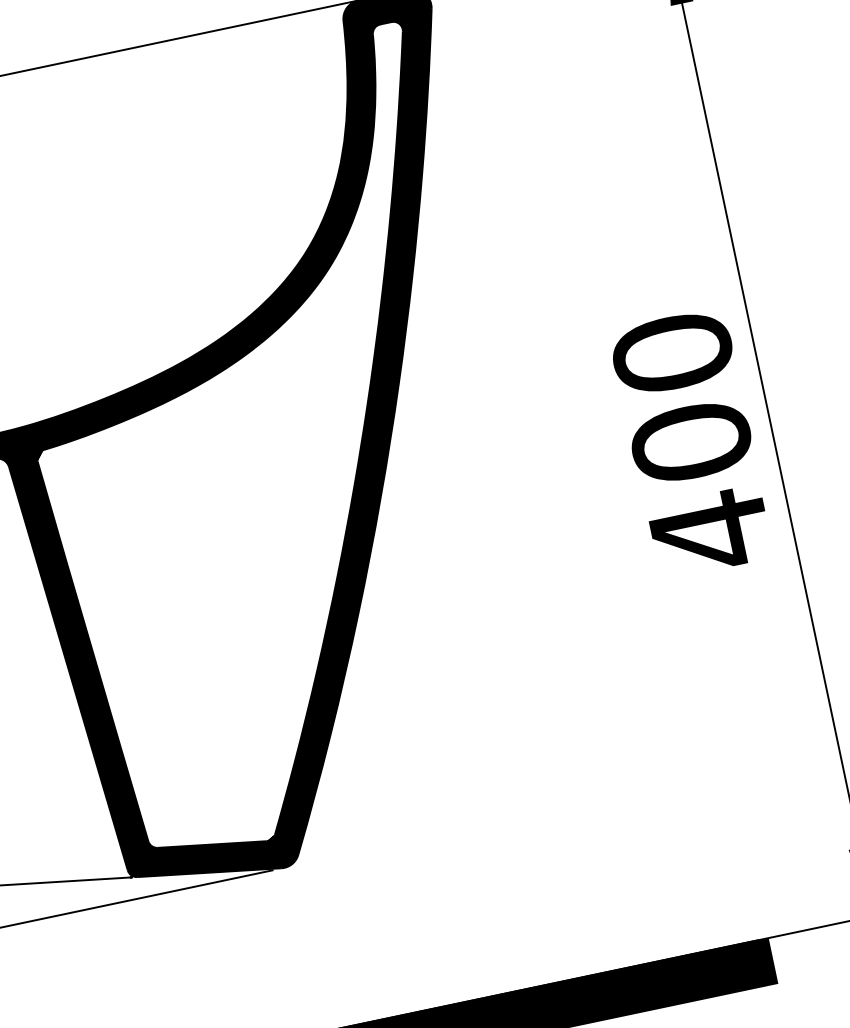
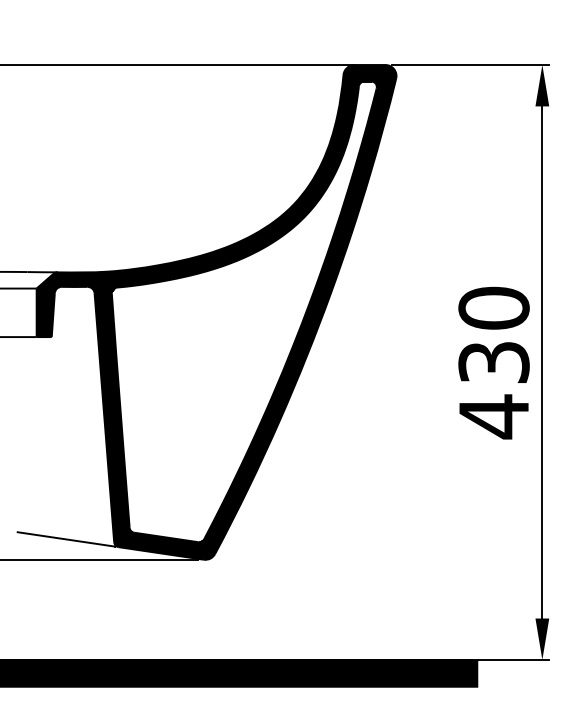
text: (690, 442) -> (493, 362), 400 -> 430

